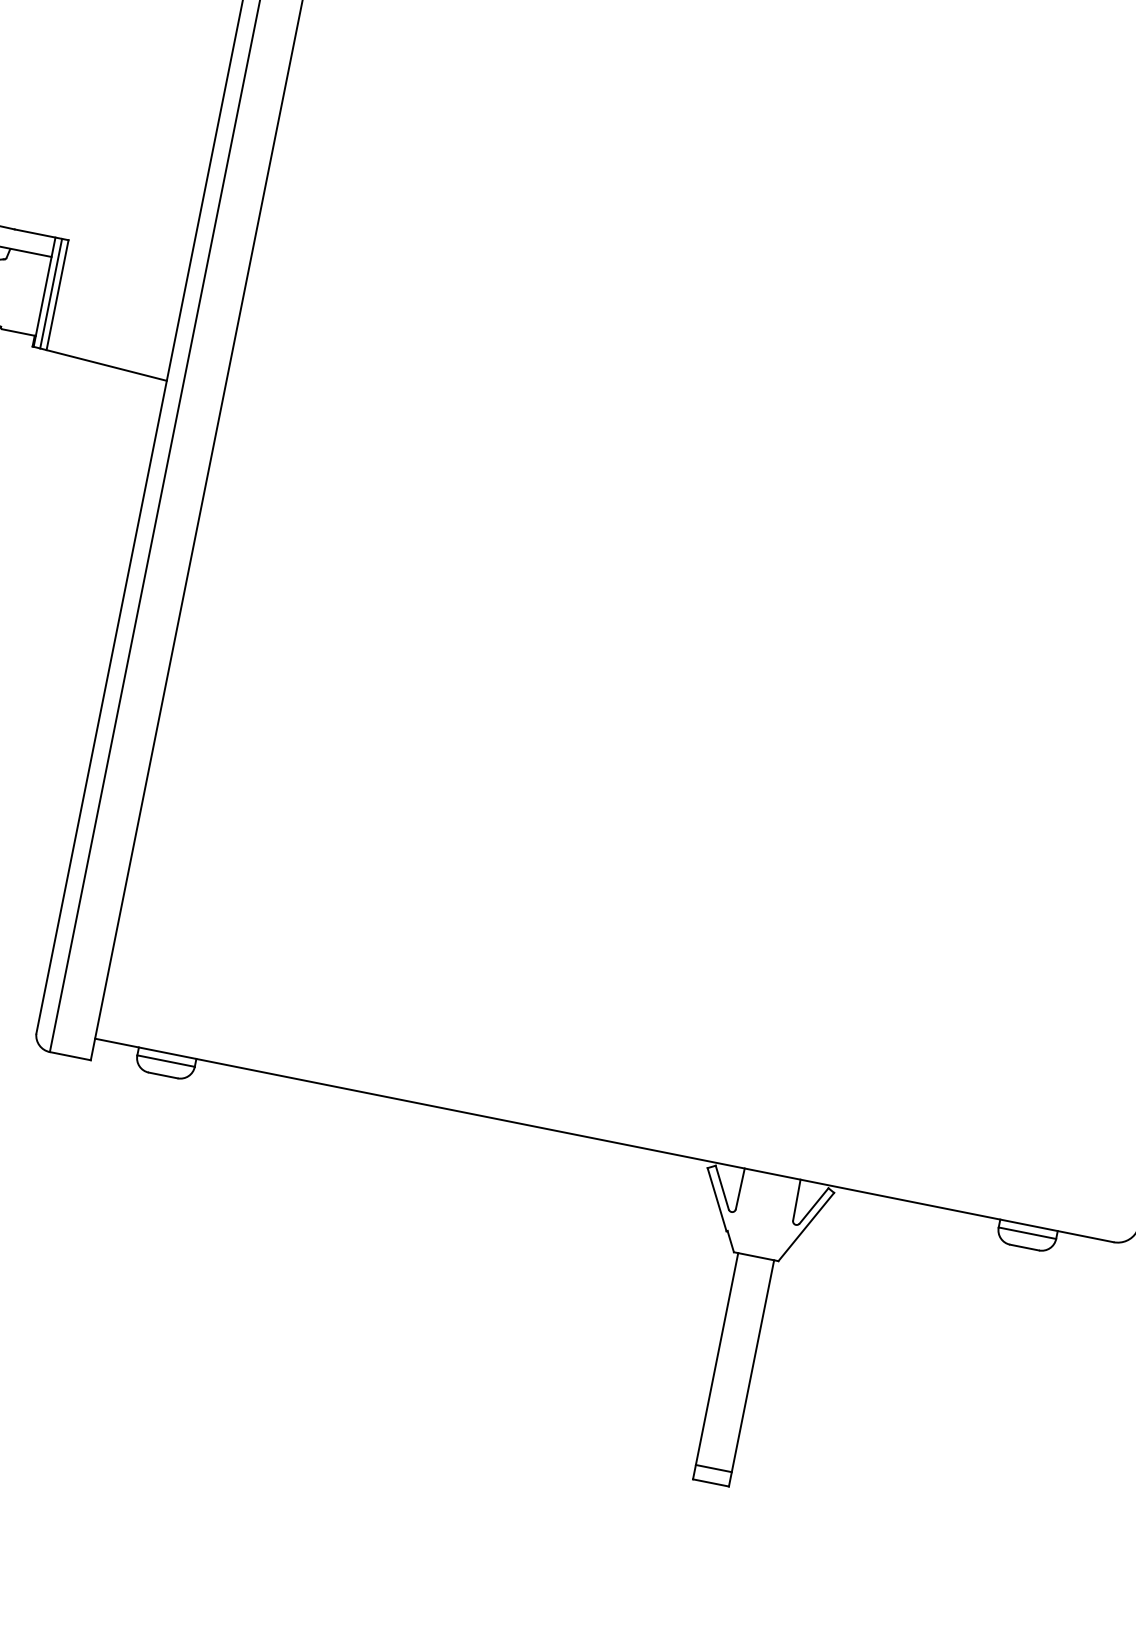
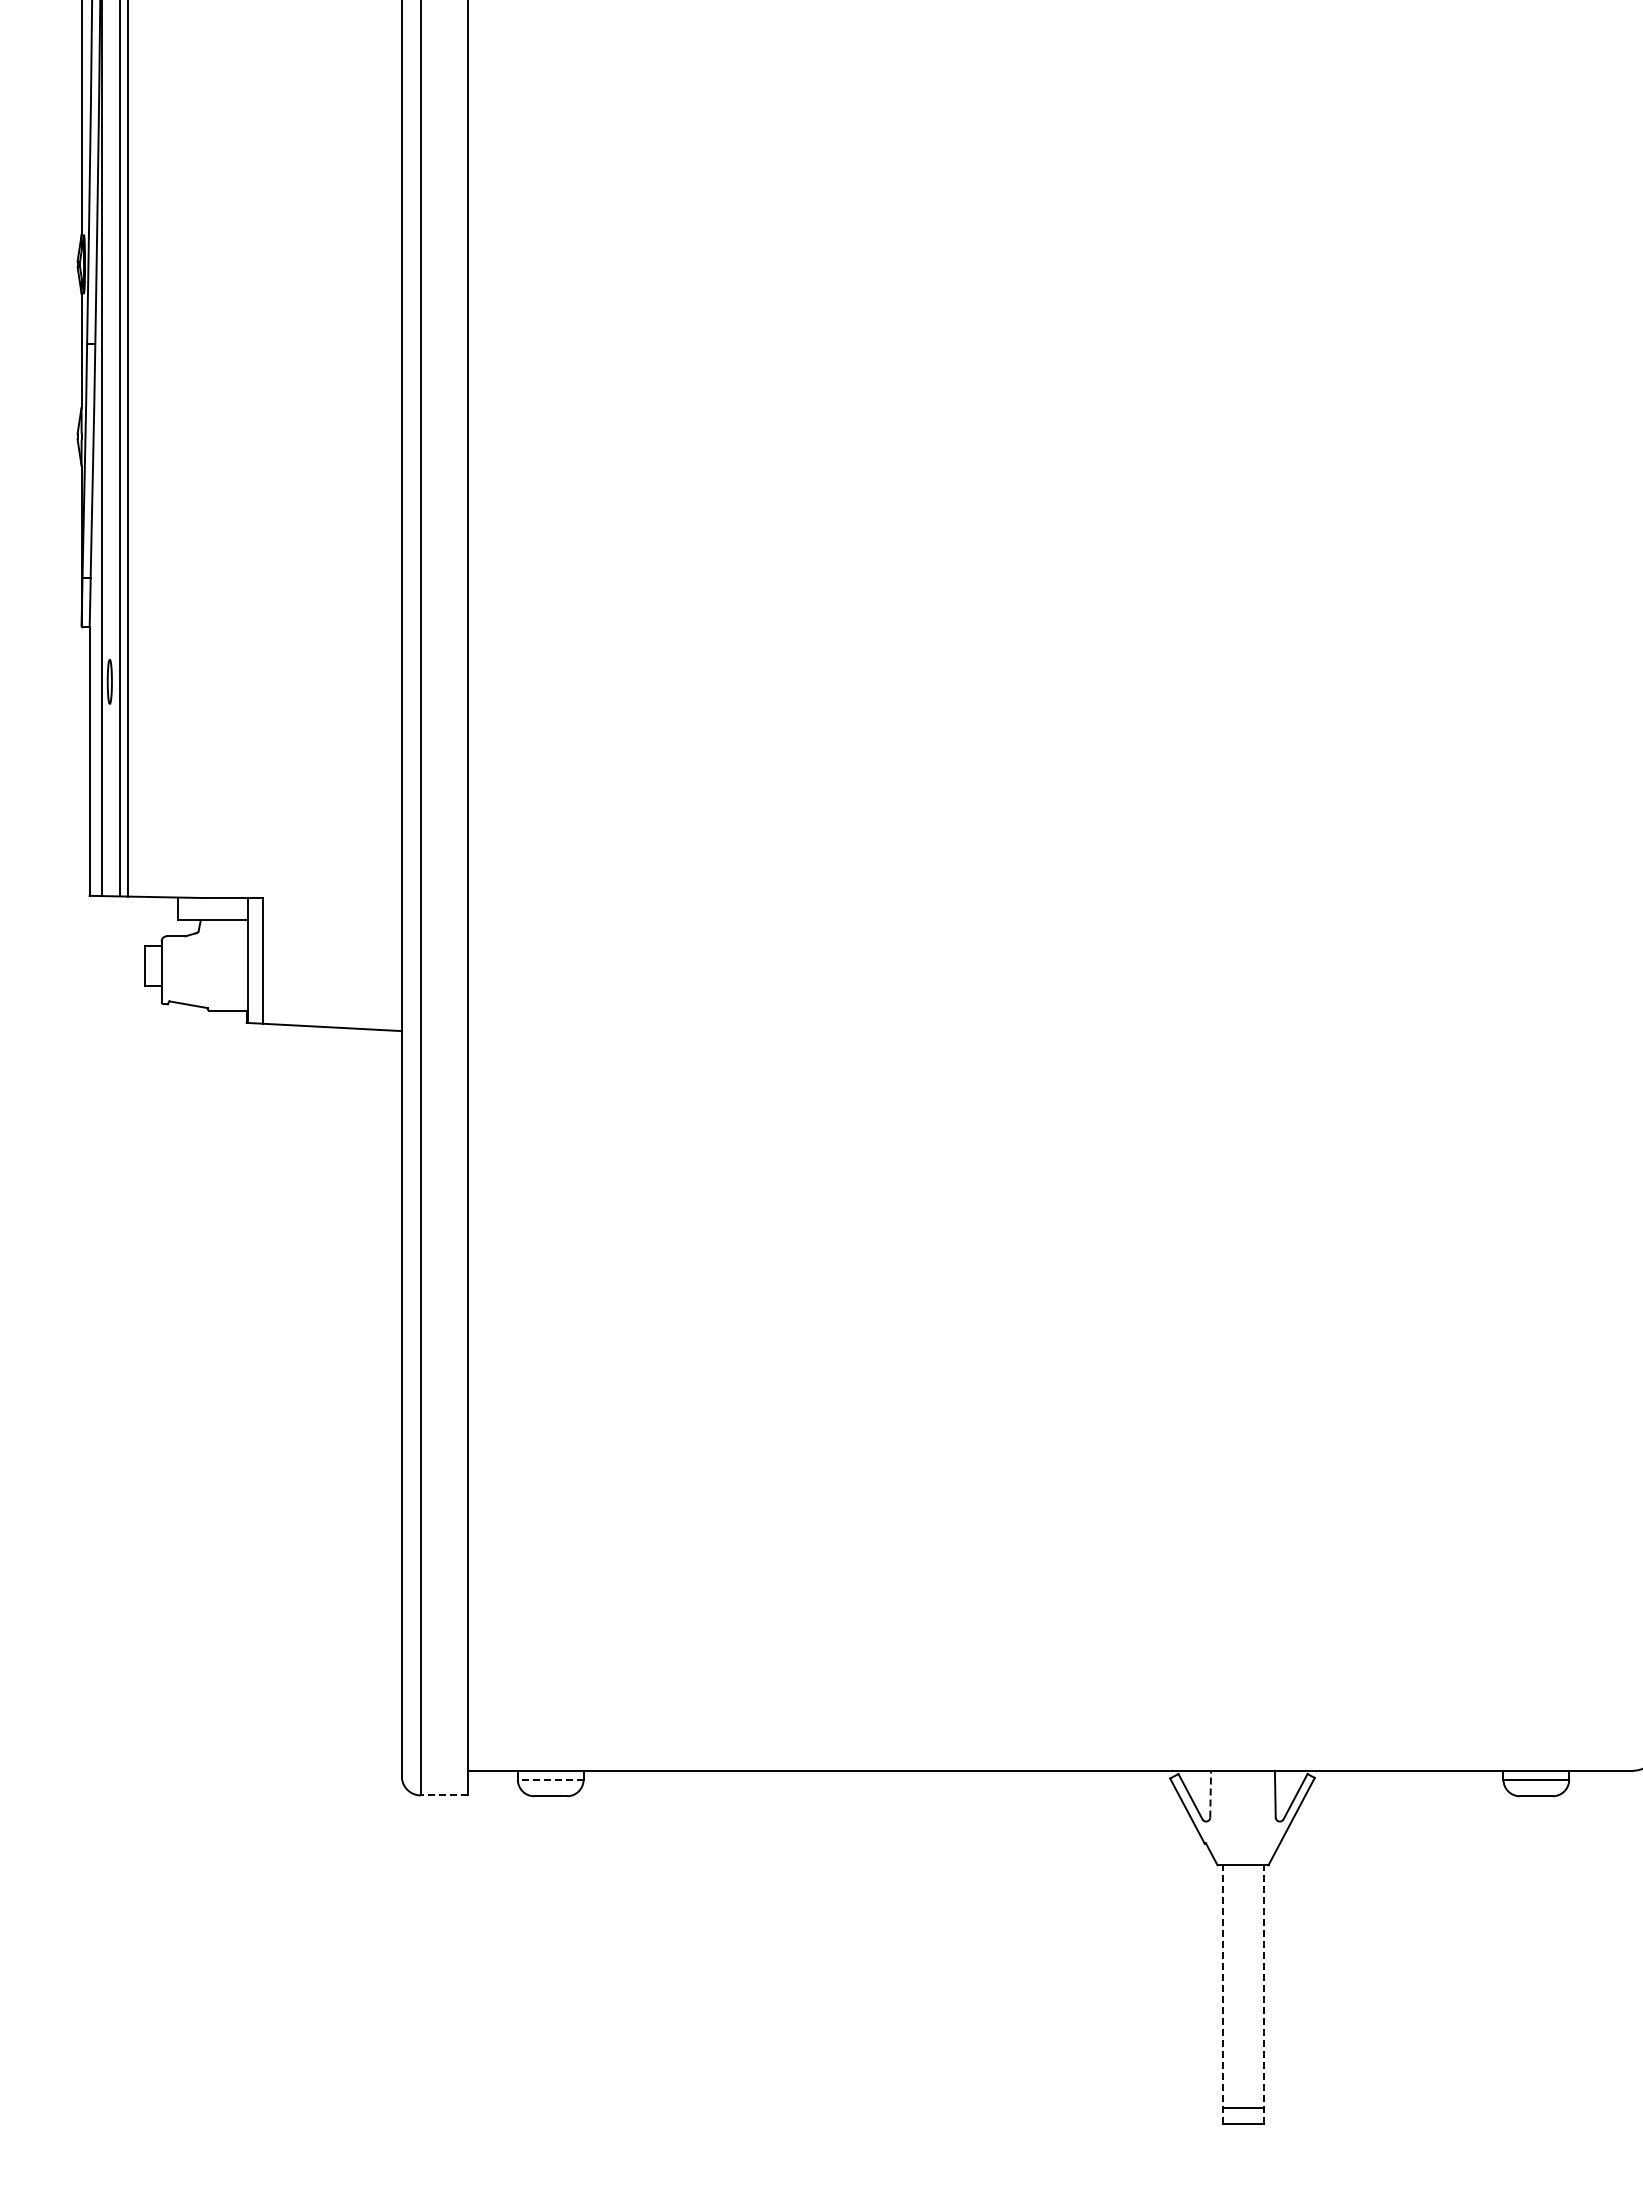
line: (51, 293) -> (255, 960), removed
line: (69, 1056) -> (443, 1795), solid -> dashed
line: (165, 1060) -> (550, 1779), solid -> dashed
line: (740, 1188) -> (1210, 1793), solid -> dashed
line: (715, 1366) -> (1222, 1994), solid -> dashed
line: (751, 1373) -> (1263, 1994), solid -> dashed

